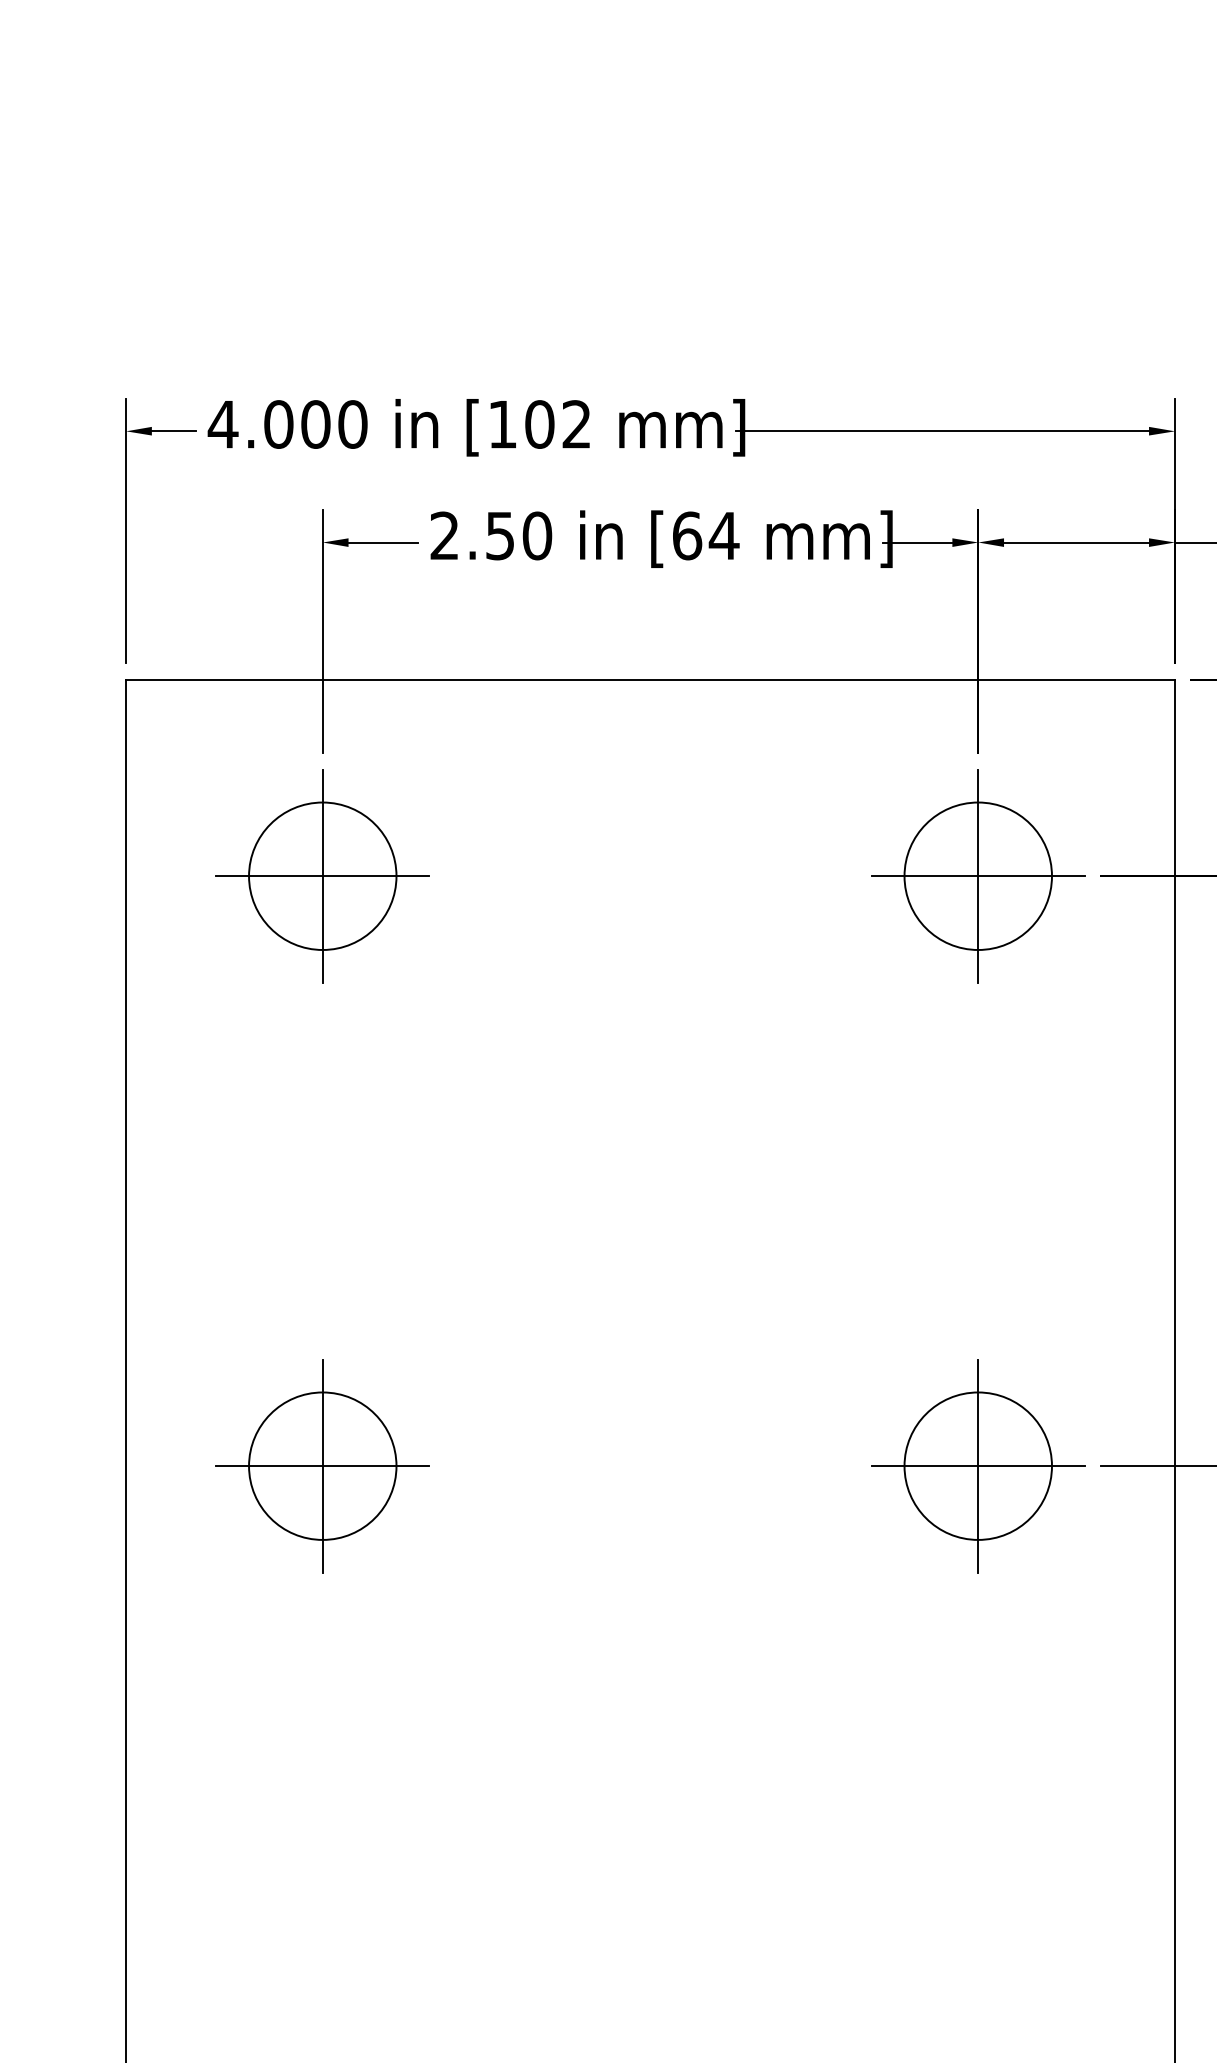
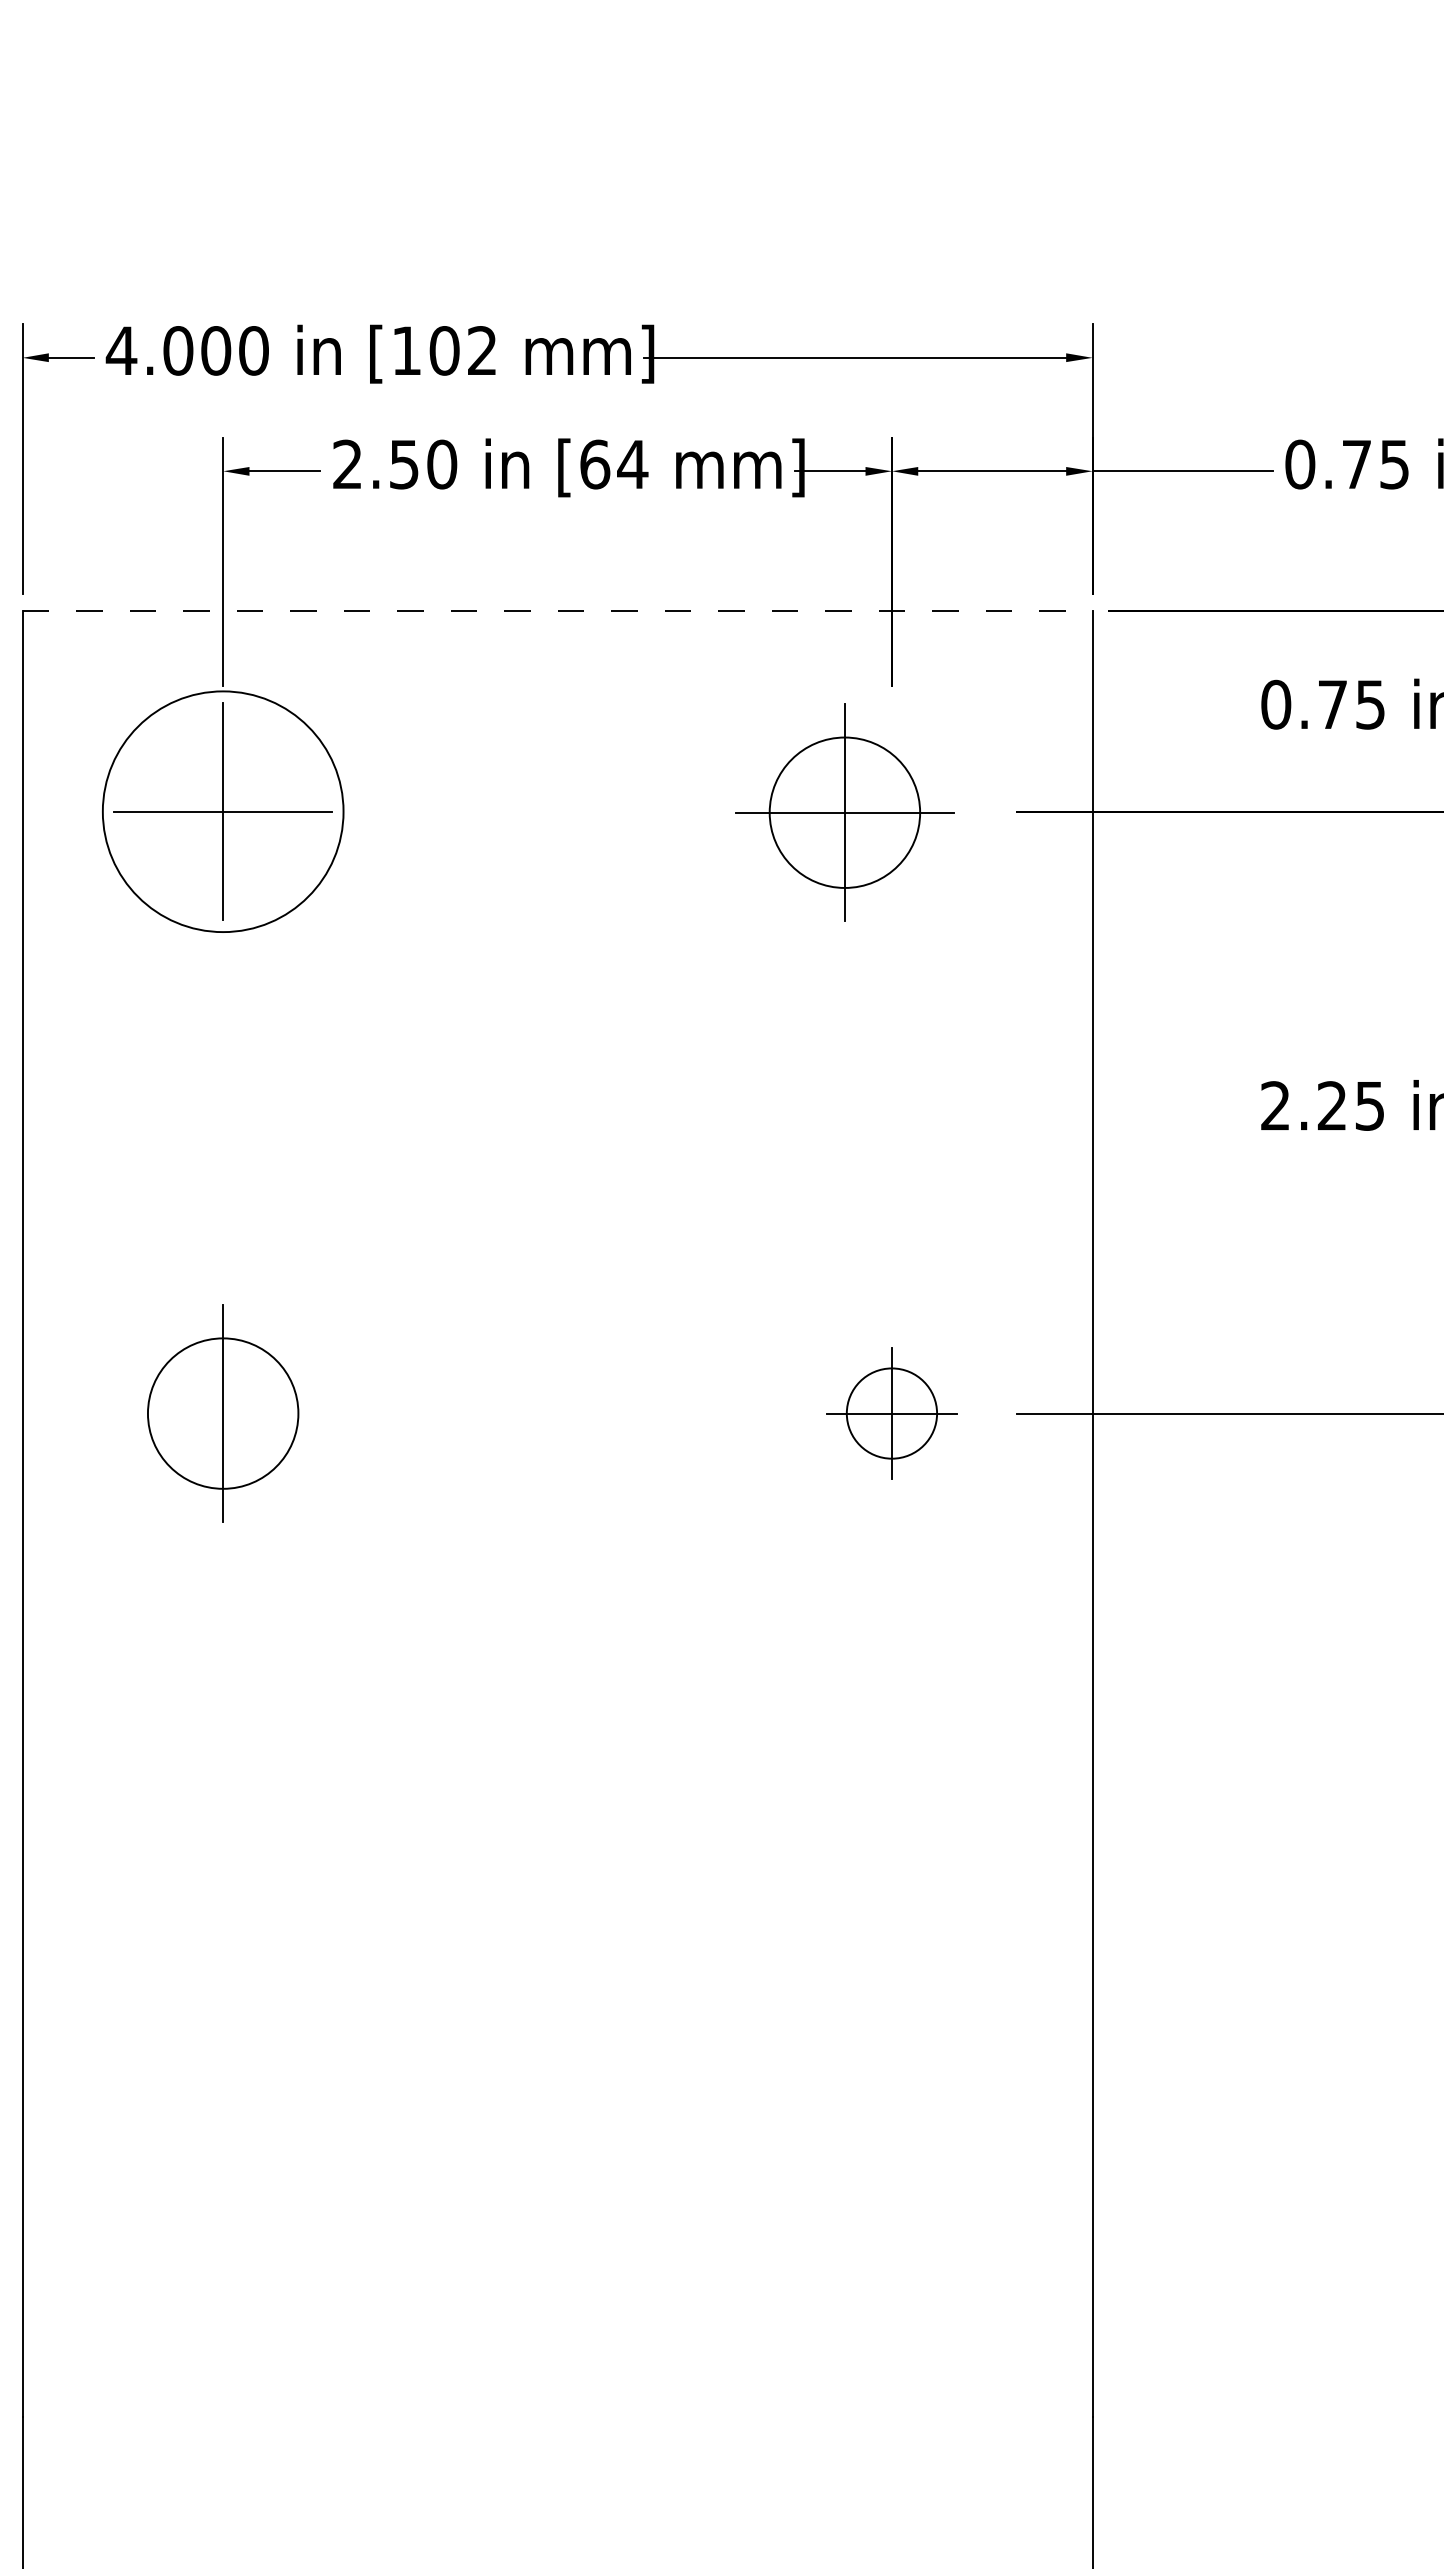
line: (650, 679) -> (557, 611), solid -> dashed
circle: (322, 876) -> (222, 811), size x1.6
part: (977, 876) -> (844, 812), moved
line: (322, 1466) -> (222, 1413), removed
part: (977, 1466) -> (891, 1413), size x0.6

